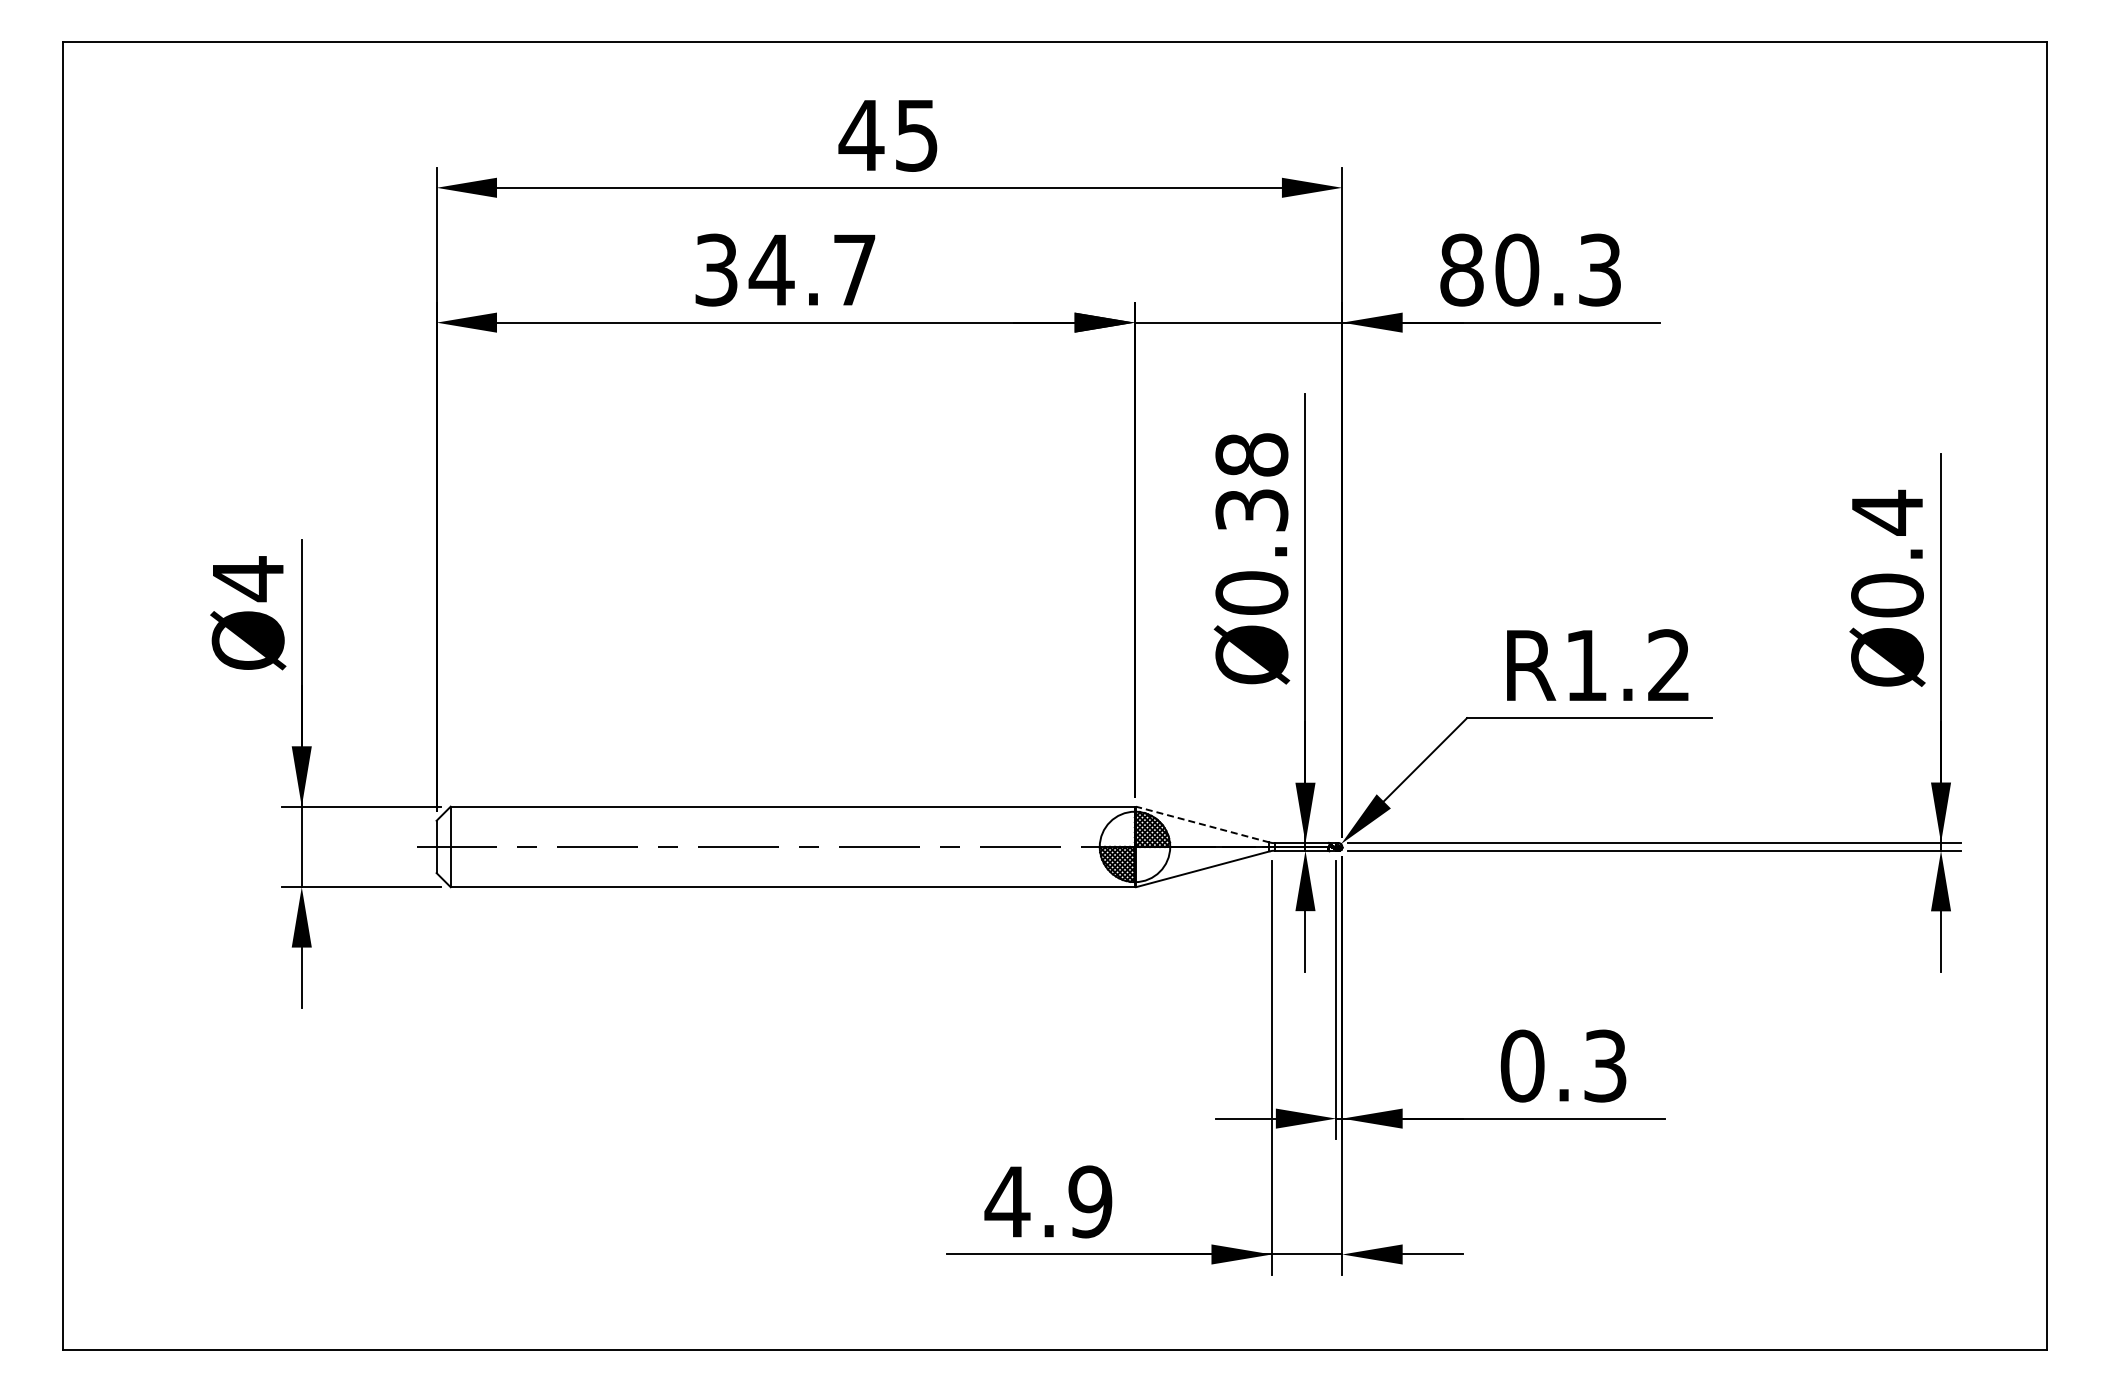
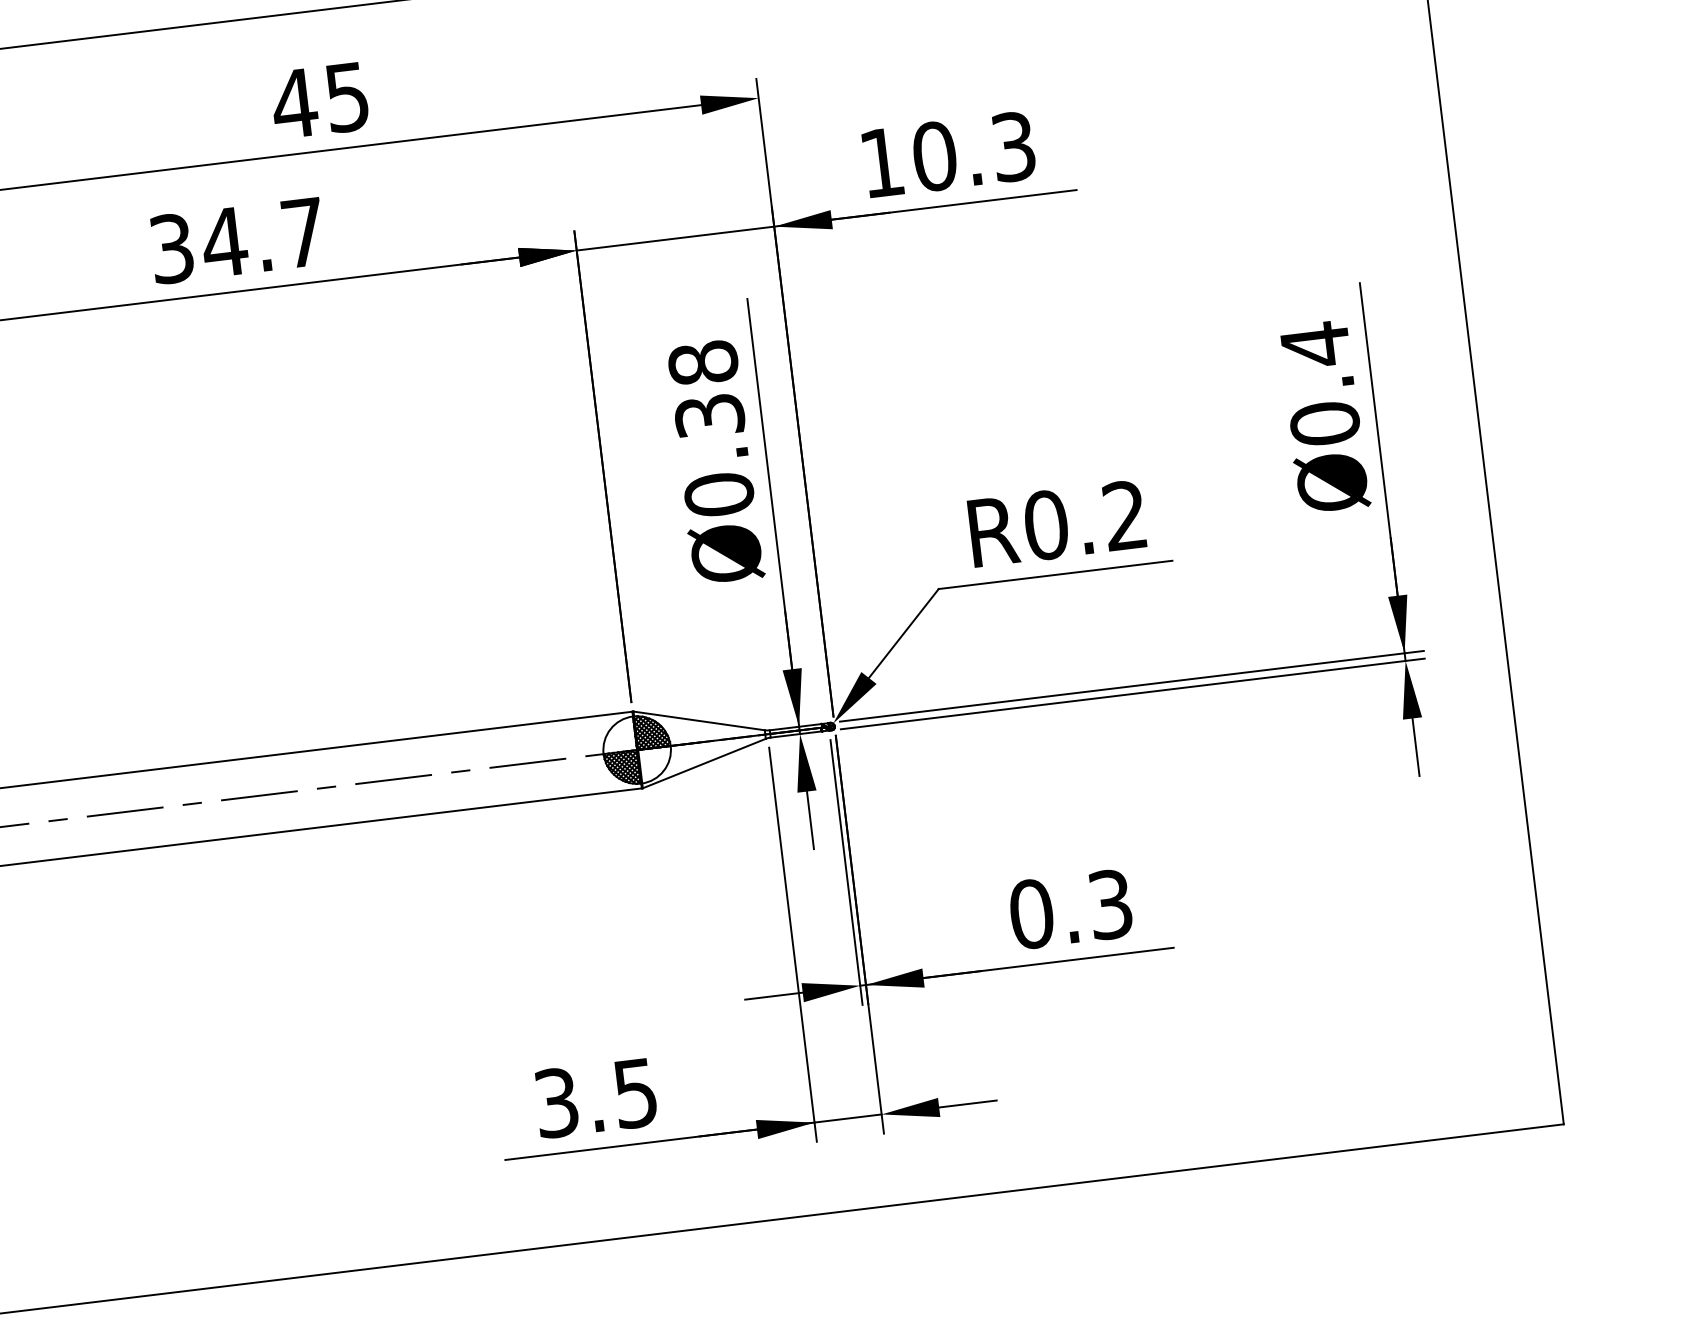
text: (1461, 269) -> (881, 162), 80.3 -> 10.3
text: (1586, 665) -> (1046, 525), R1.2 -> R0.2
line: (1202, 824) -> (698, 720), dashed -> solid
text: (1048, 1201) -> (595, 1097), 4.9 -> 3.5

